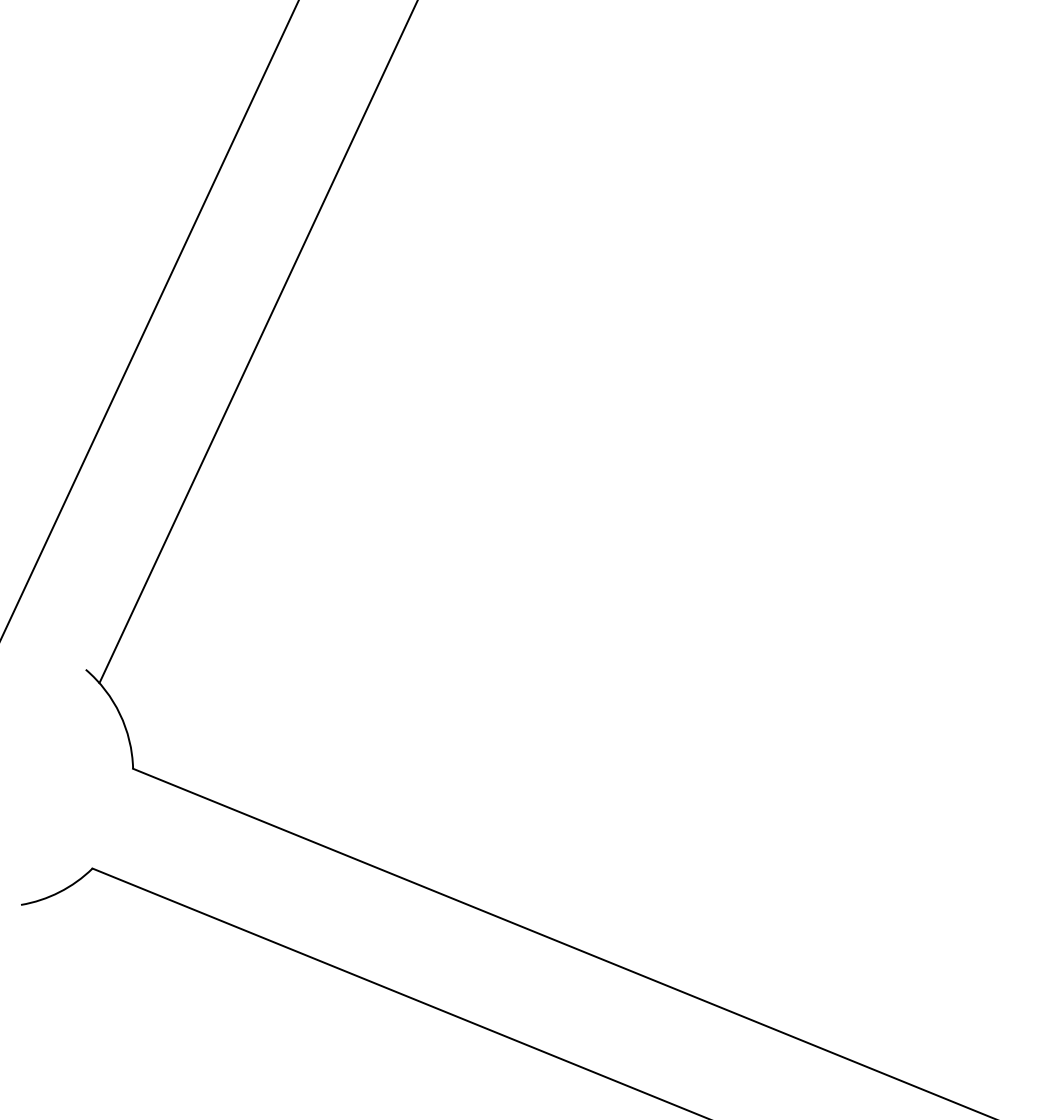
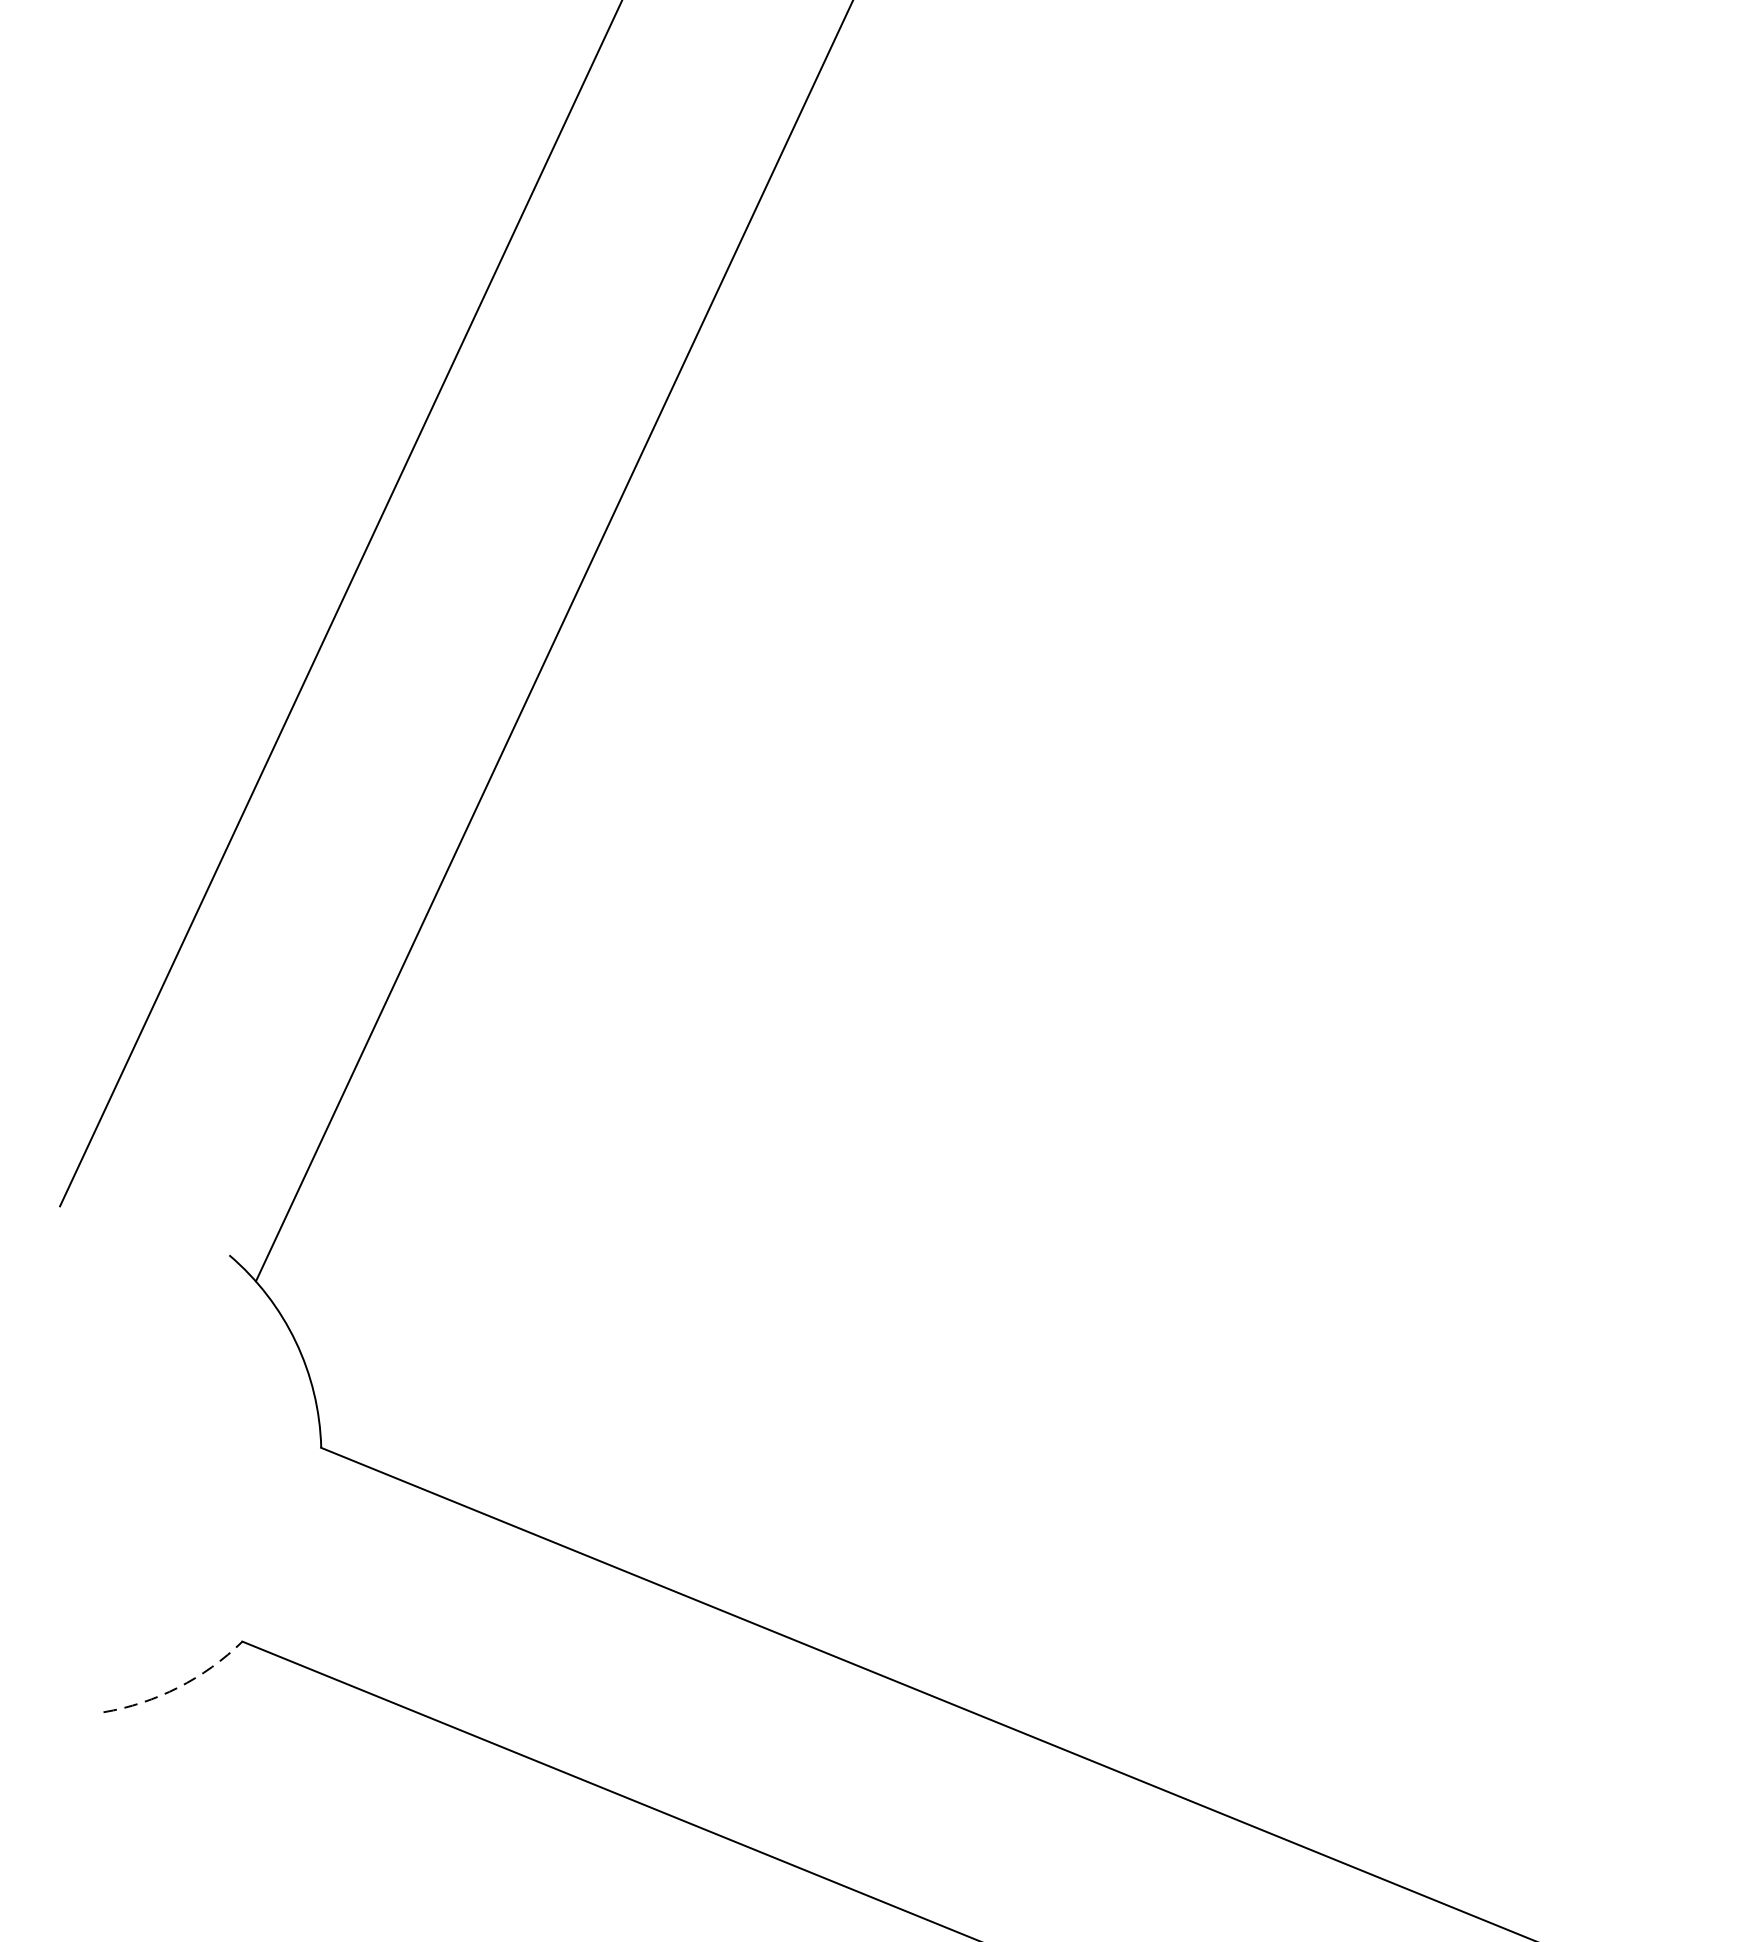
arc: (59, 892) -> (178, 1688), solid -> dashed

